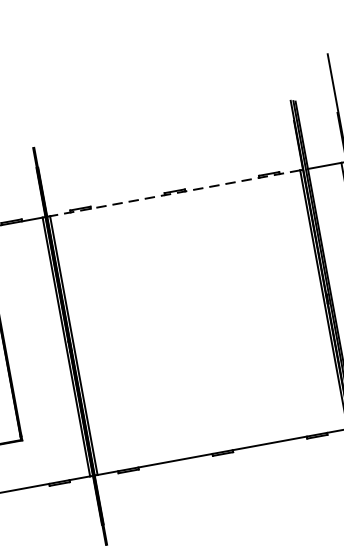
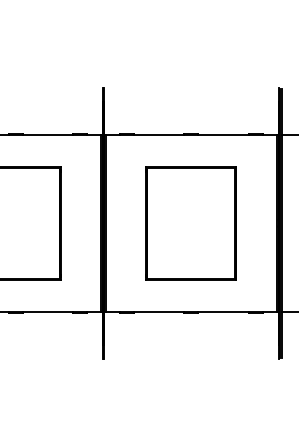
line: (174, 193) -> (190, 135), dashed -> solid
part: (197, 322) -> (190, 223), added

